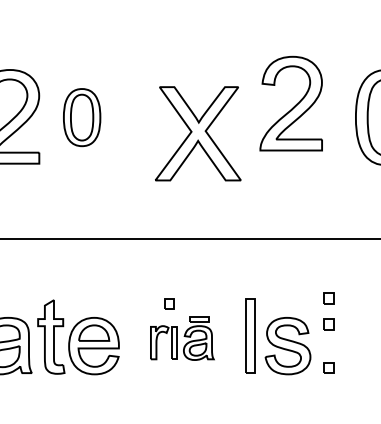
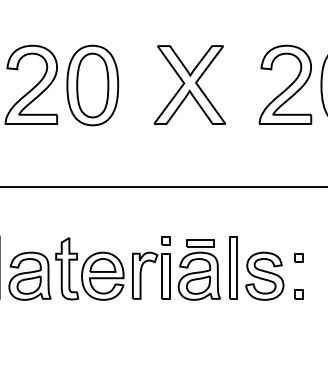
part: (291, 103) -> (285, 84), moved
part: (81, 117) -> (92, 85), size x1.67
part: (197, 133) -> (189, 84), moved
part: (328, 298) -> (298, 236), removed
part: (182, 337) -> (176, 269), size x1.67

